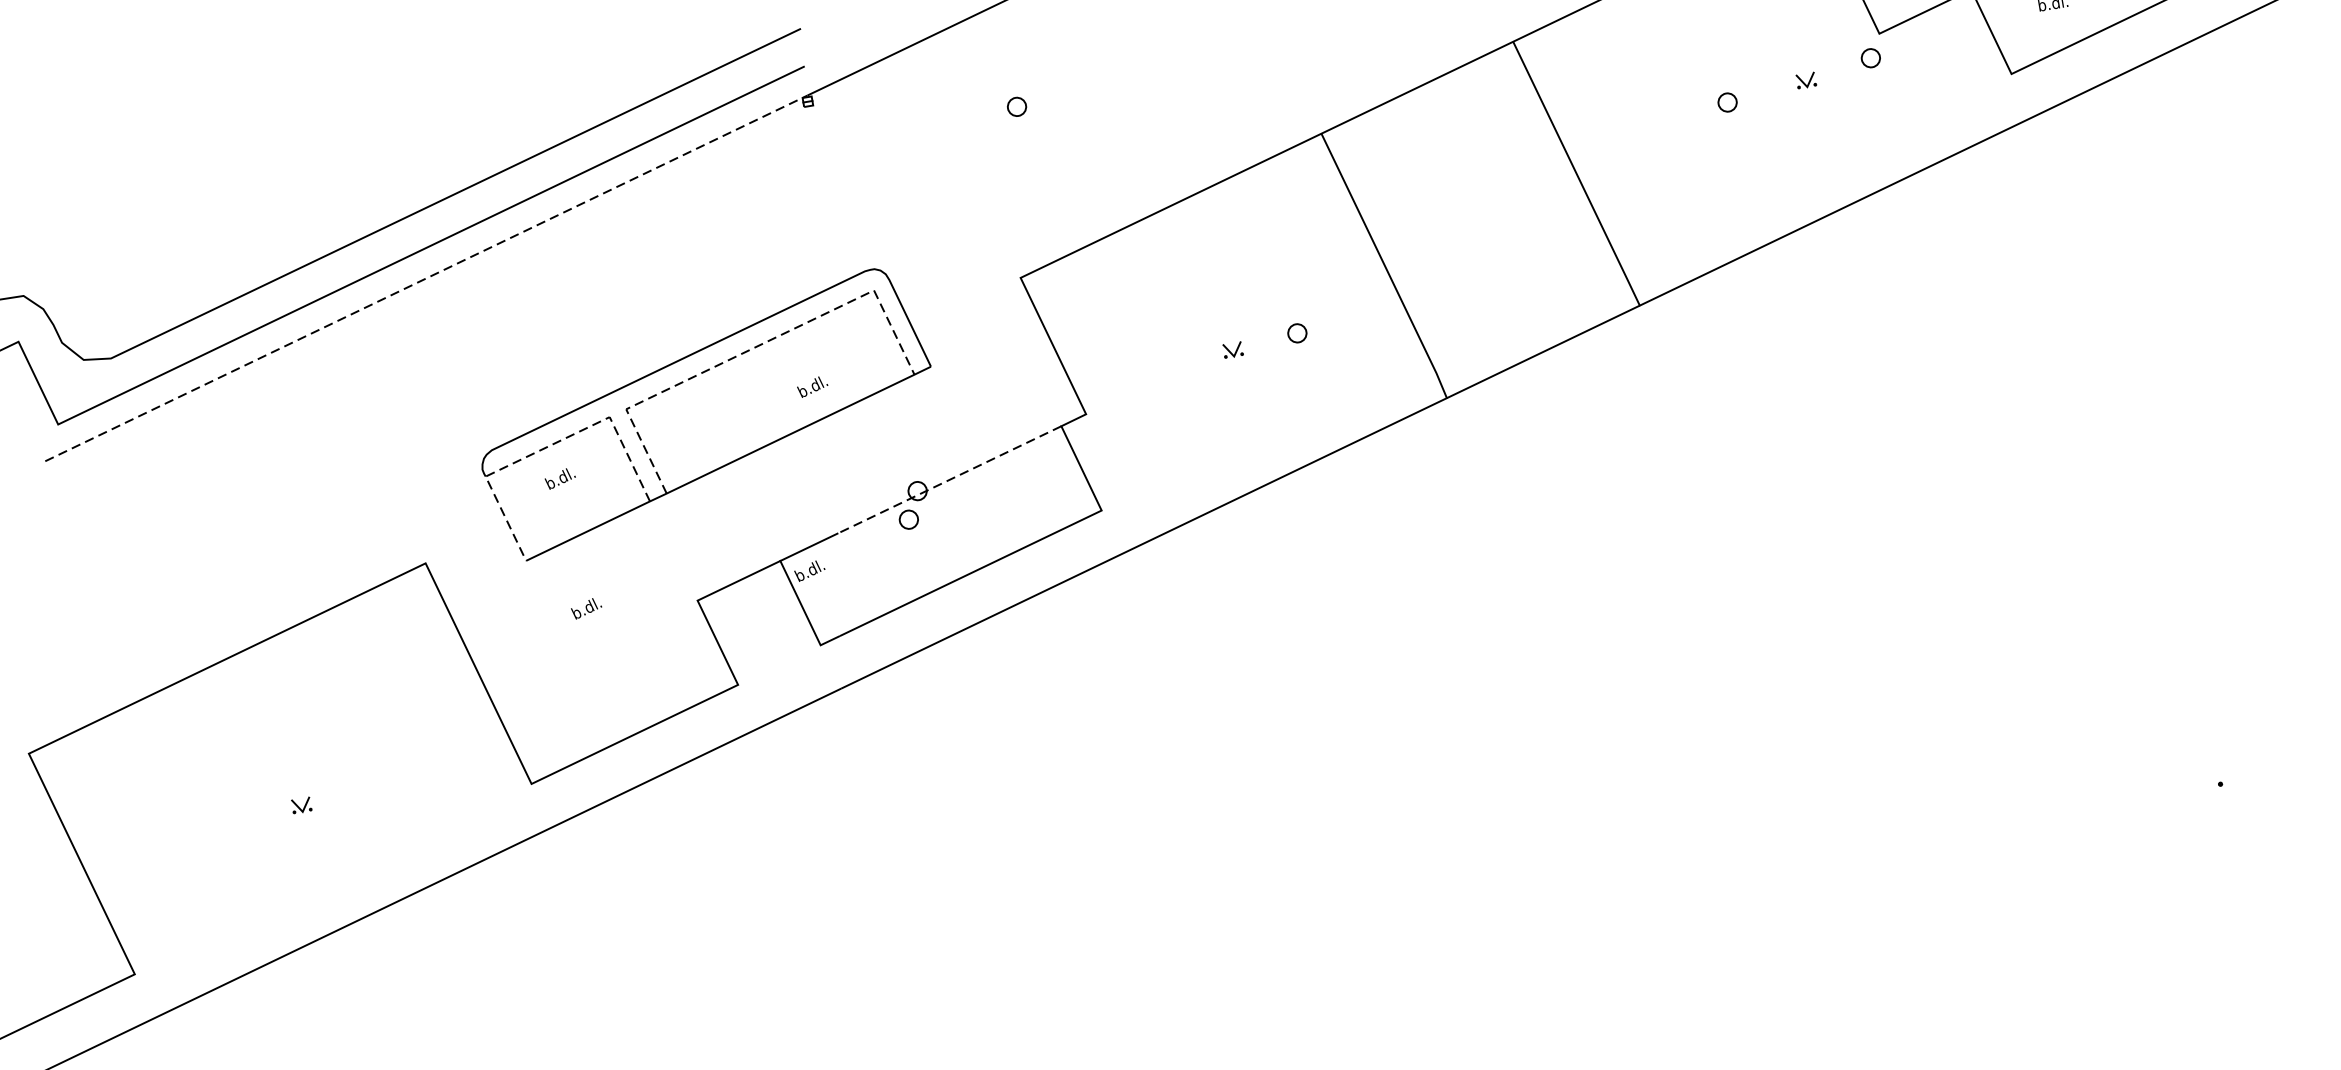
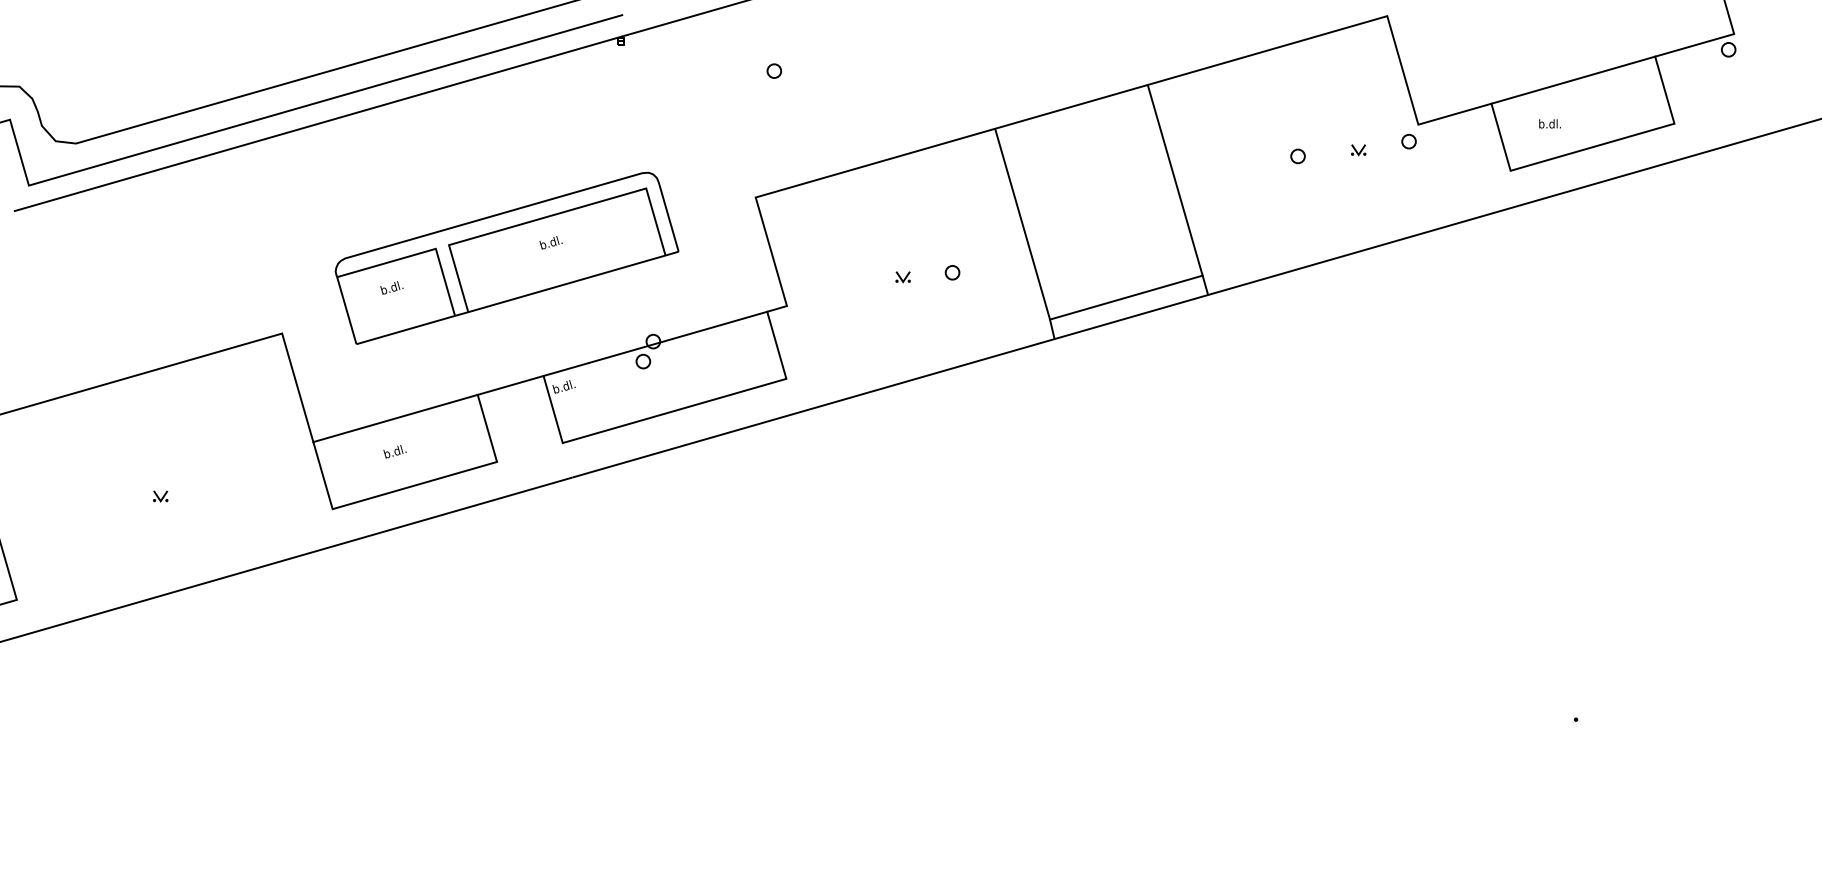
line: (426, 277) -> (318, 123), dashed -> solid
line: (1532, 327) -> (1126, 297), added
line: (749, 349) -> (547, 216), dashed -> solid
text: (811, 386) -> (550, 242), moved
line: (547, 447) -> (386, 263), dashed -> solid
line: (949, 480) -> (678, 337), dashed -> solid
text: (585, 608) -> (394, 451), moved
line: (594, 650) -> (395, 418), added

